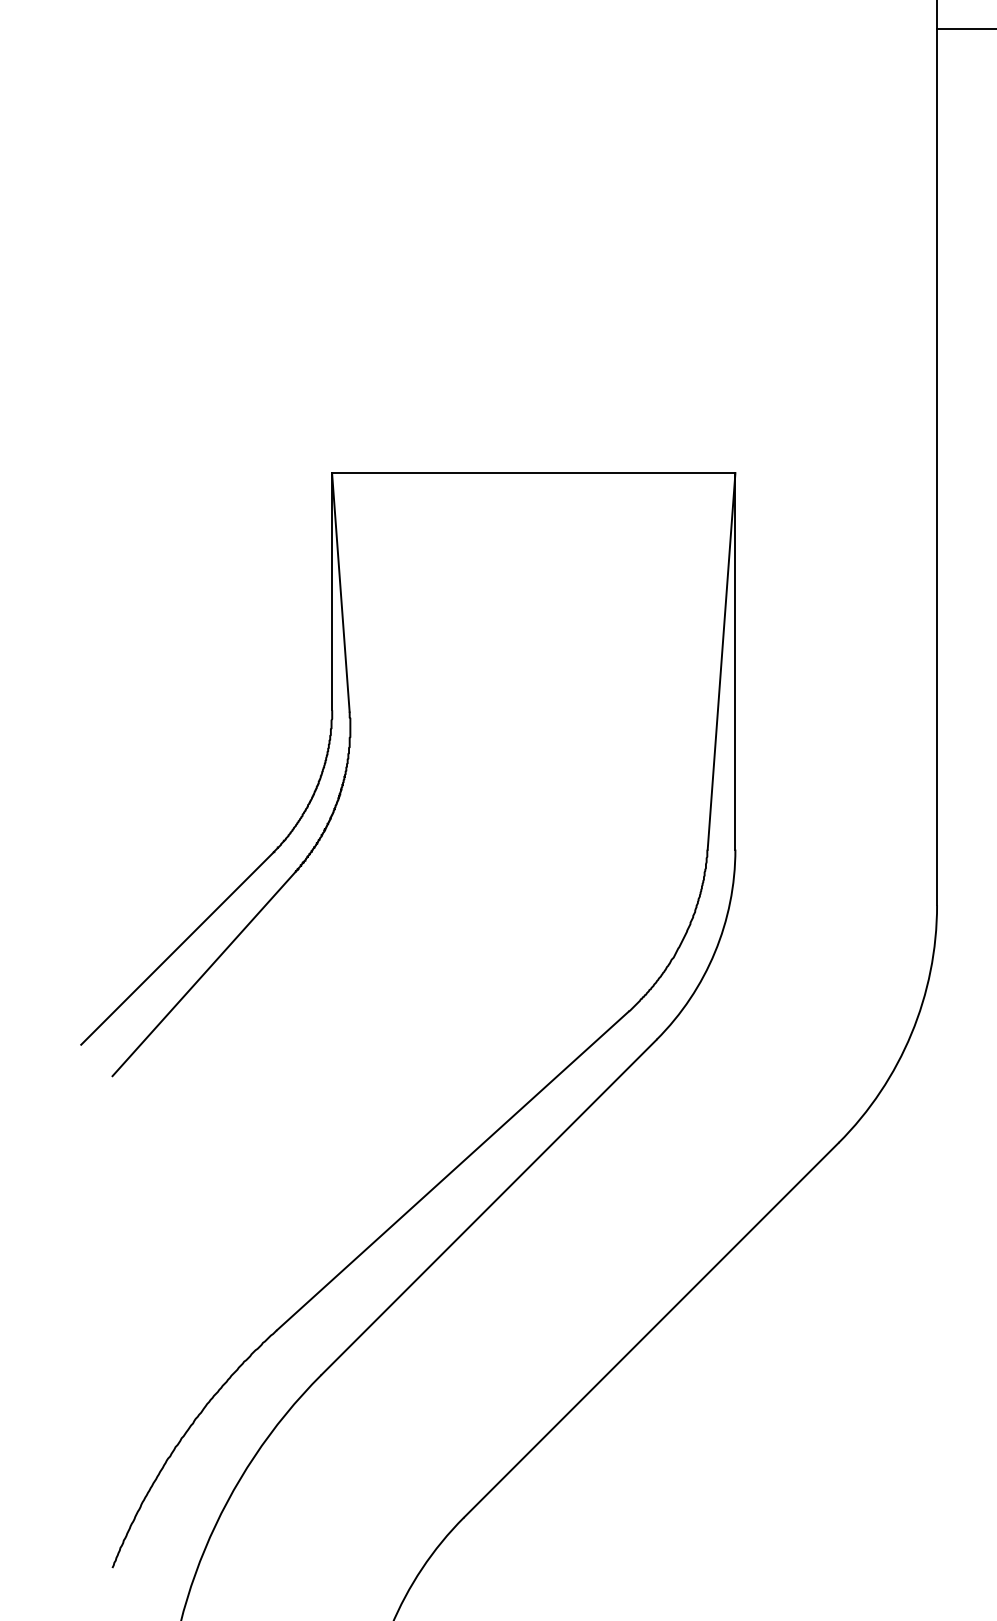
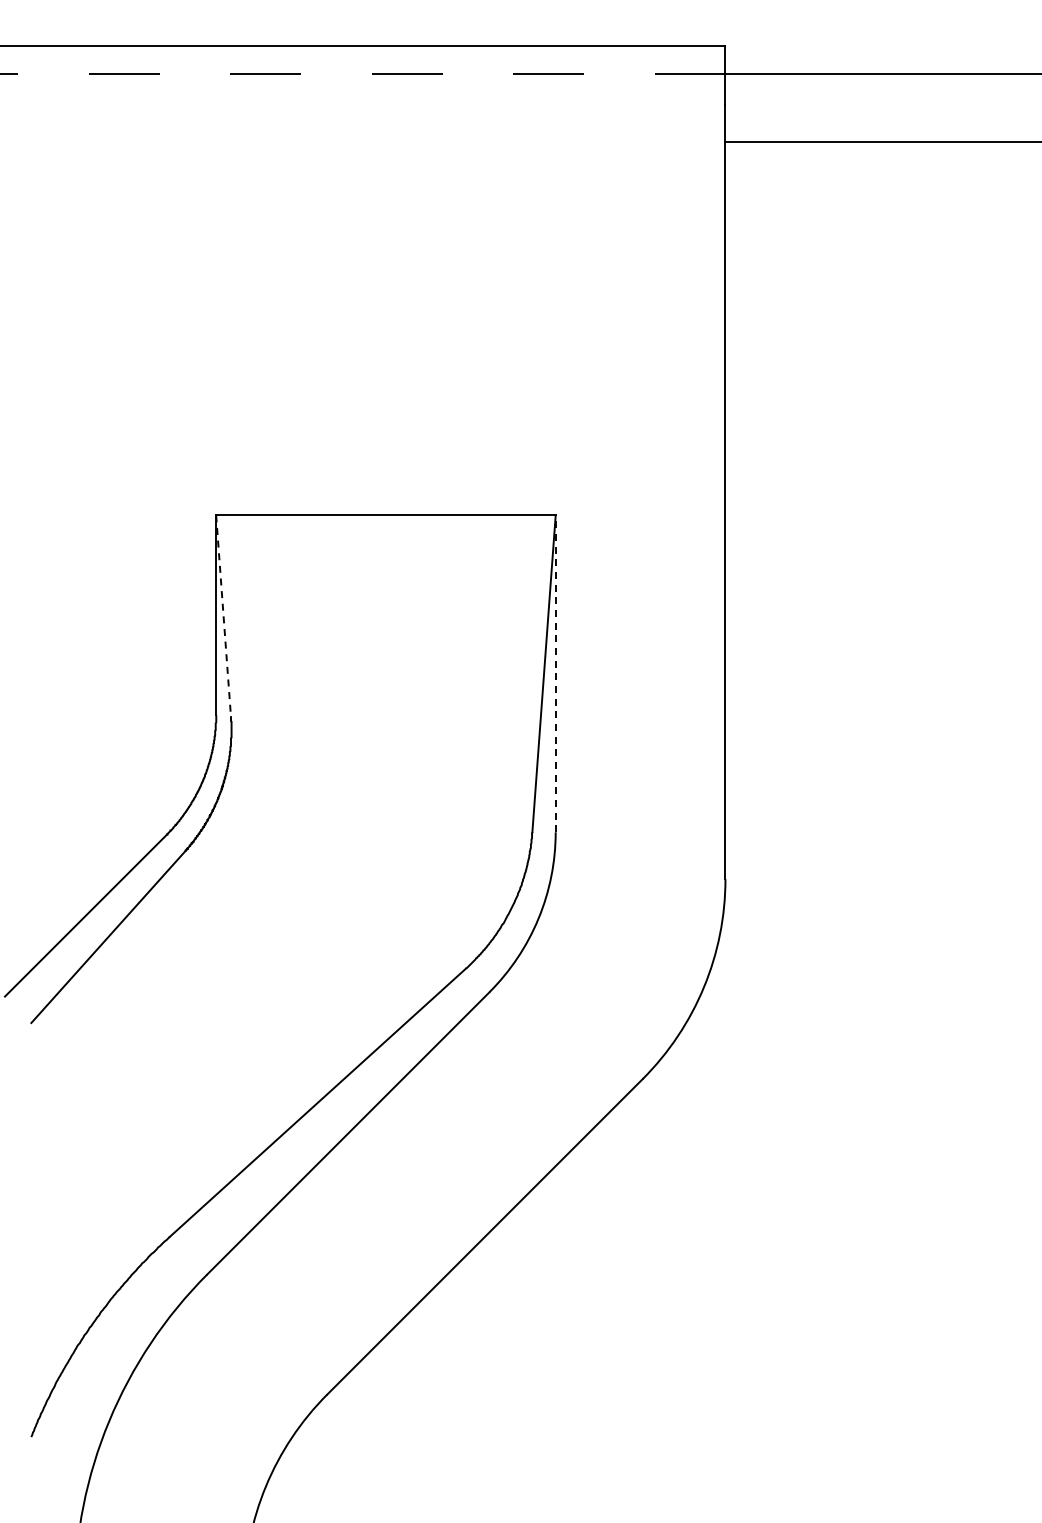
line: (340, 592) -> (223, 615), solid -> dashed
line: (735, 660) -> (555, 673), solid -> dashed

